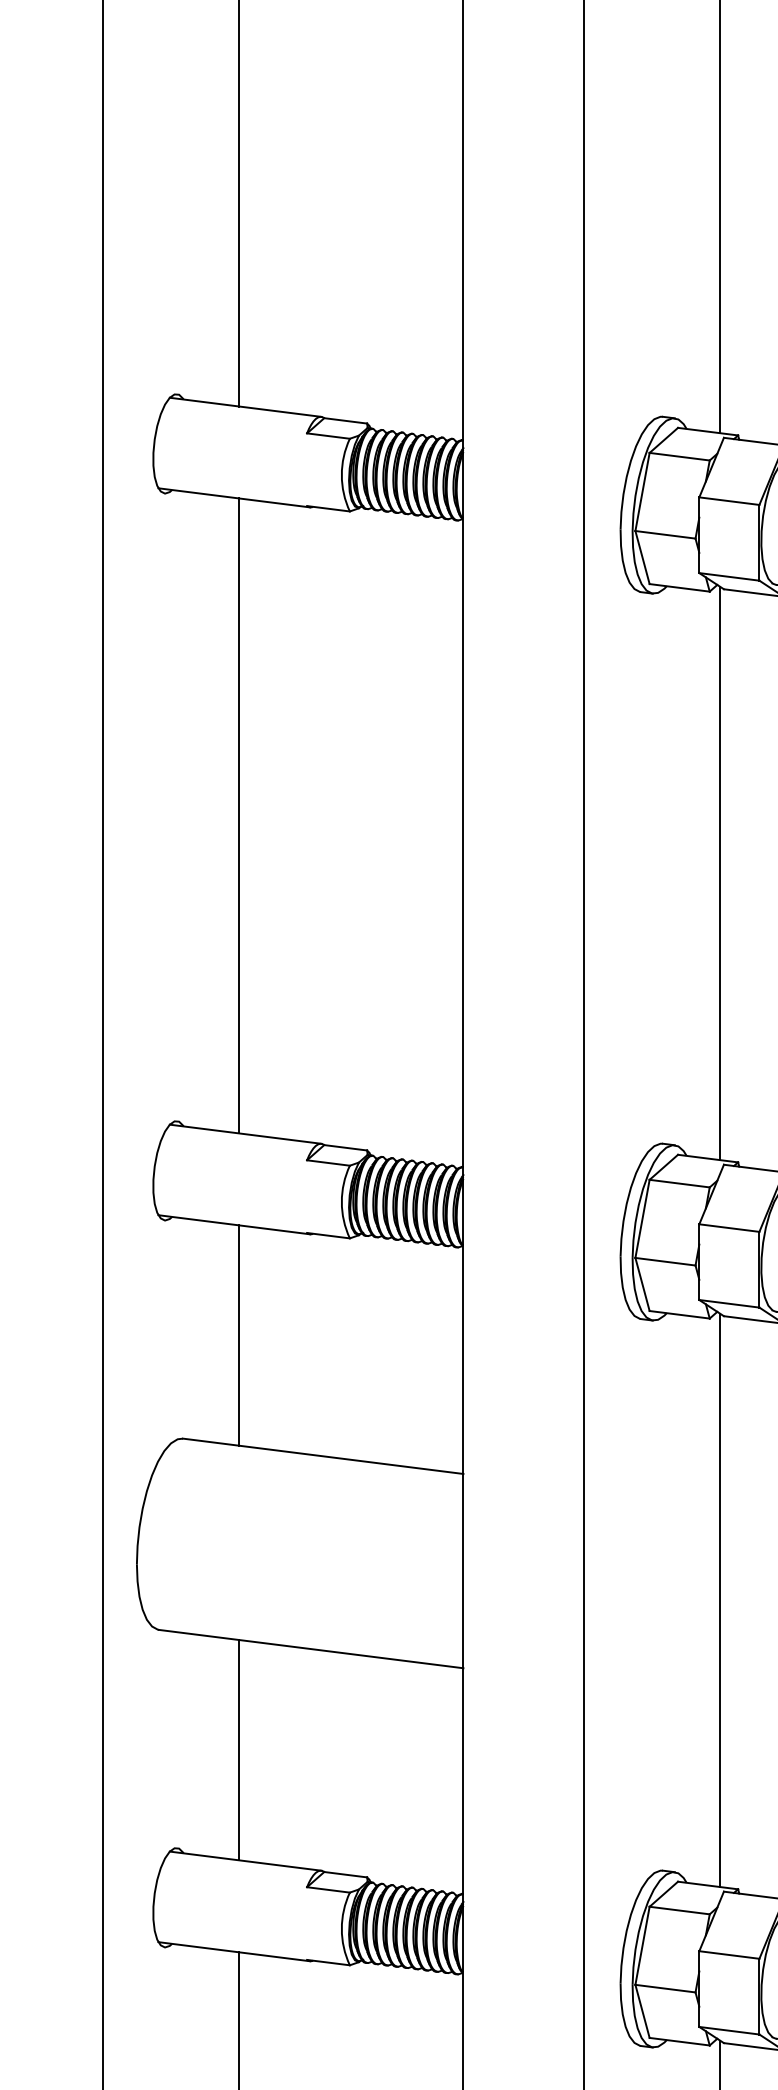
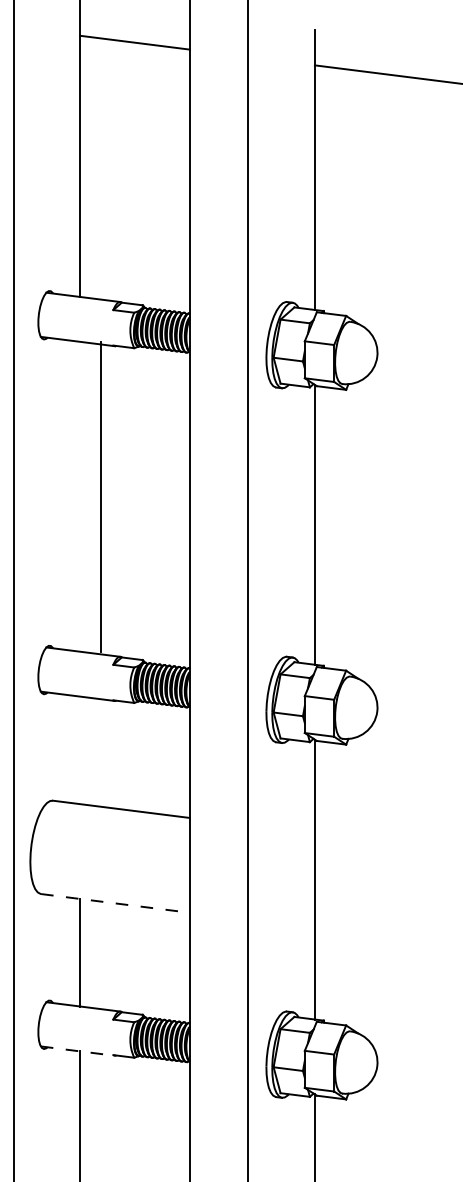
line: (239, 815) -> (101, 496), moved
line: (239, 1335) -> (80, 750), removed
line: (311, 1649) -> (115, 903), solid -> dashed
line: (235, 1952) -> (78, 1051), solid -> dashed

